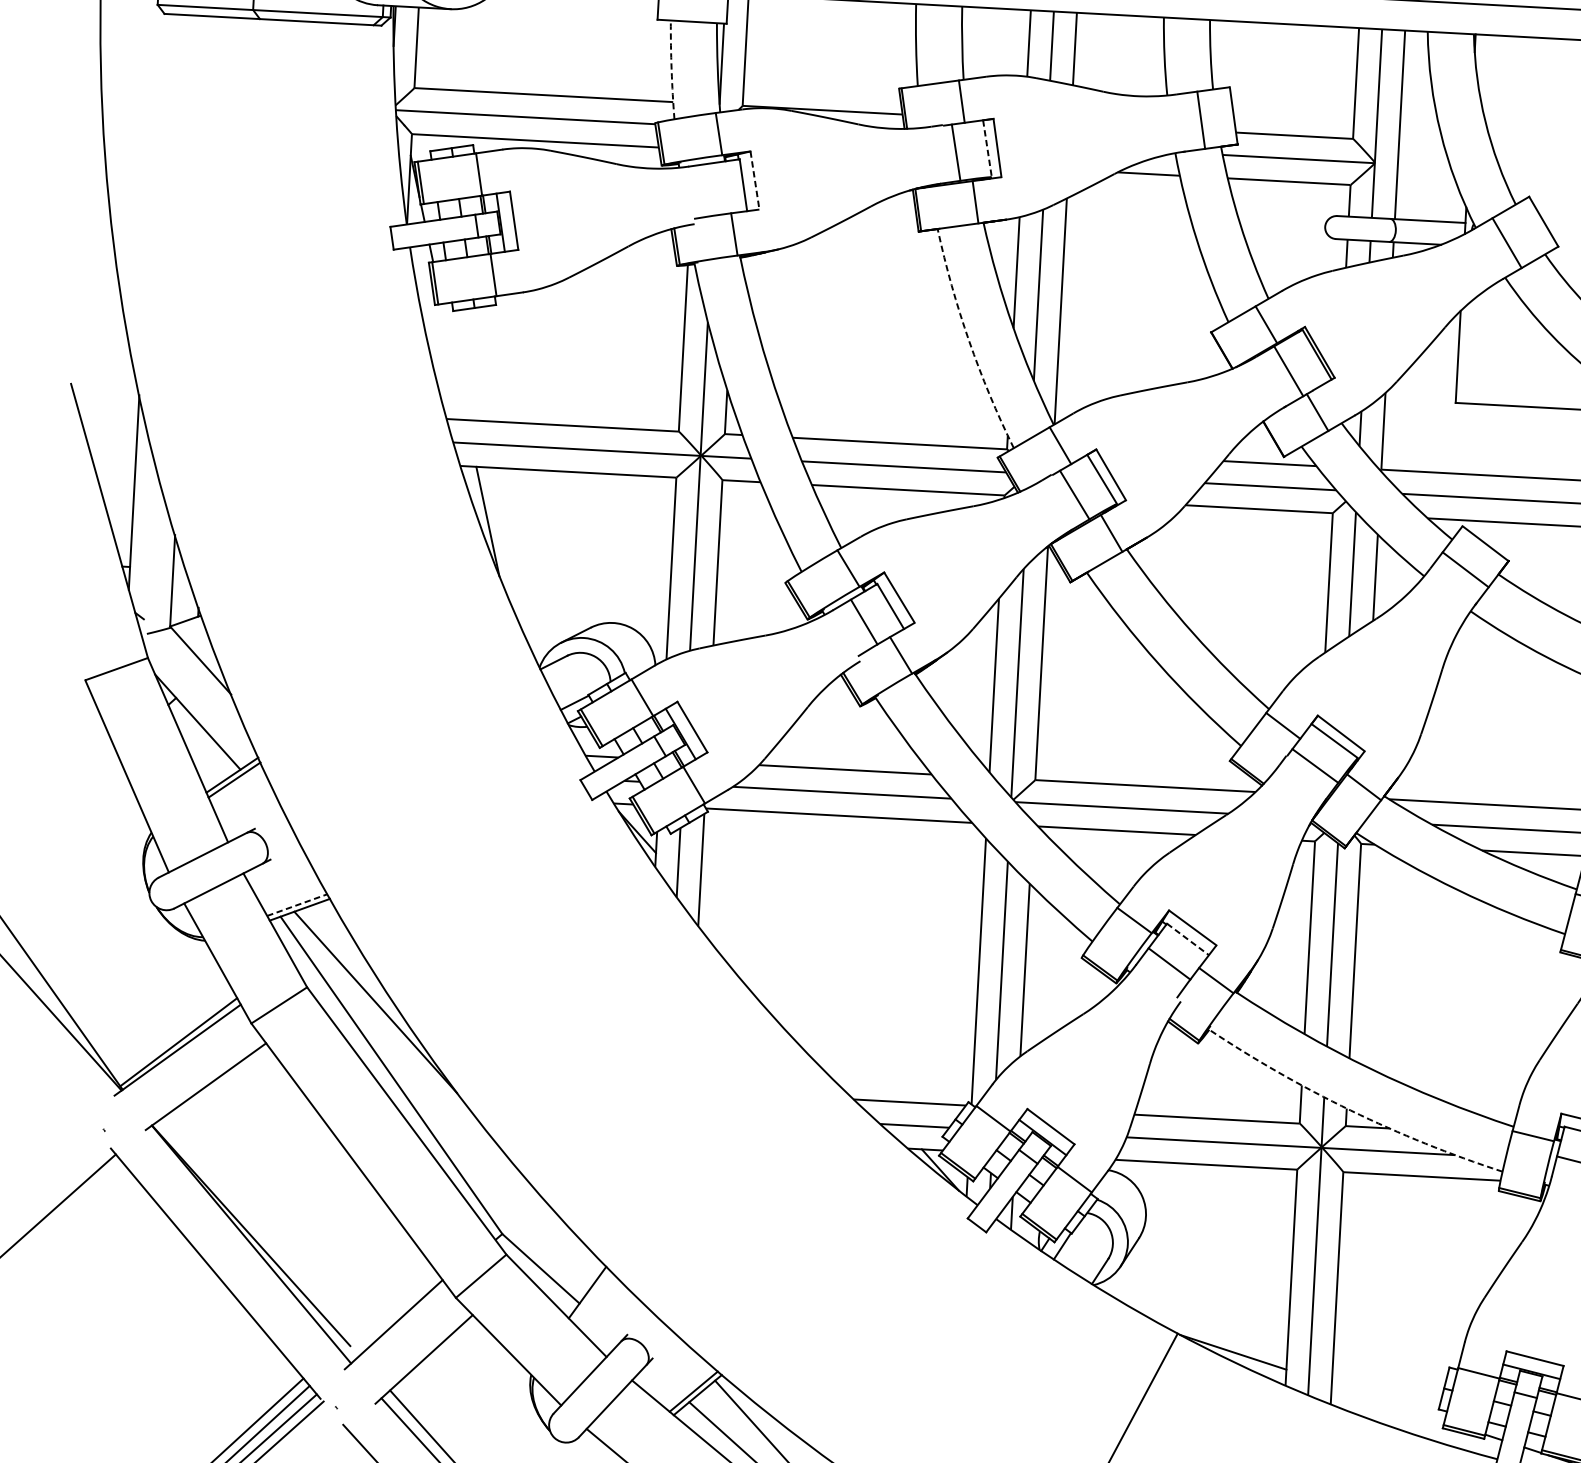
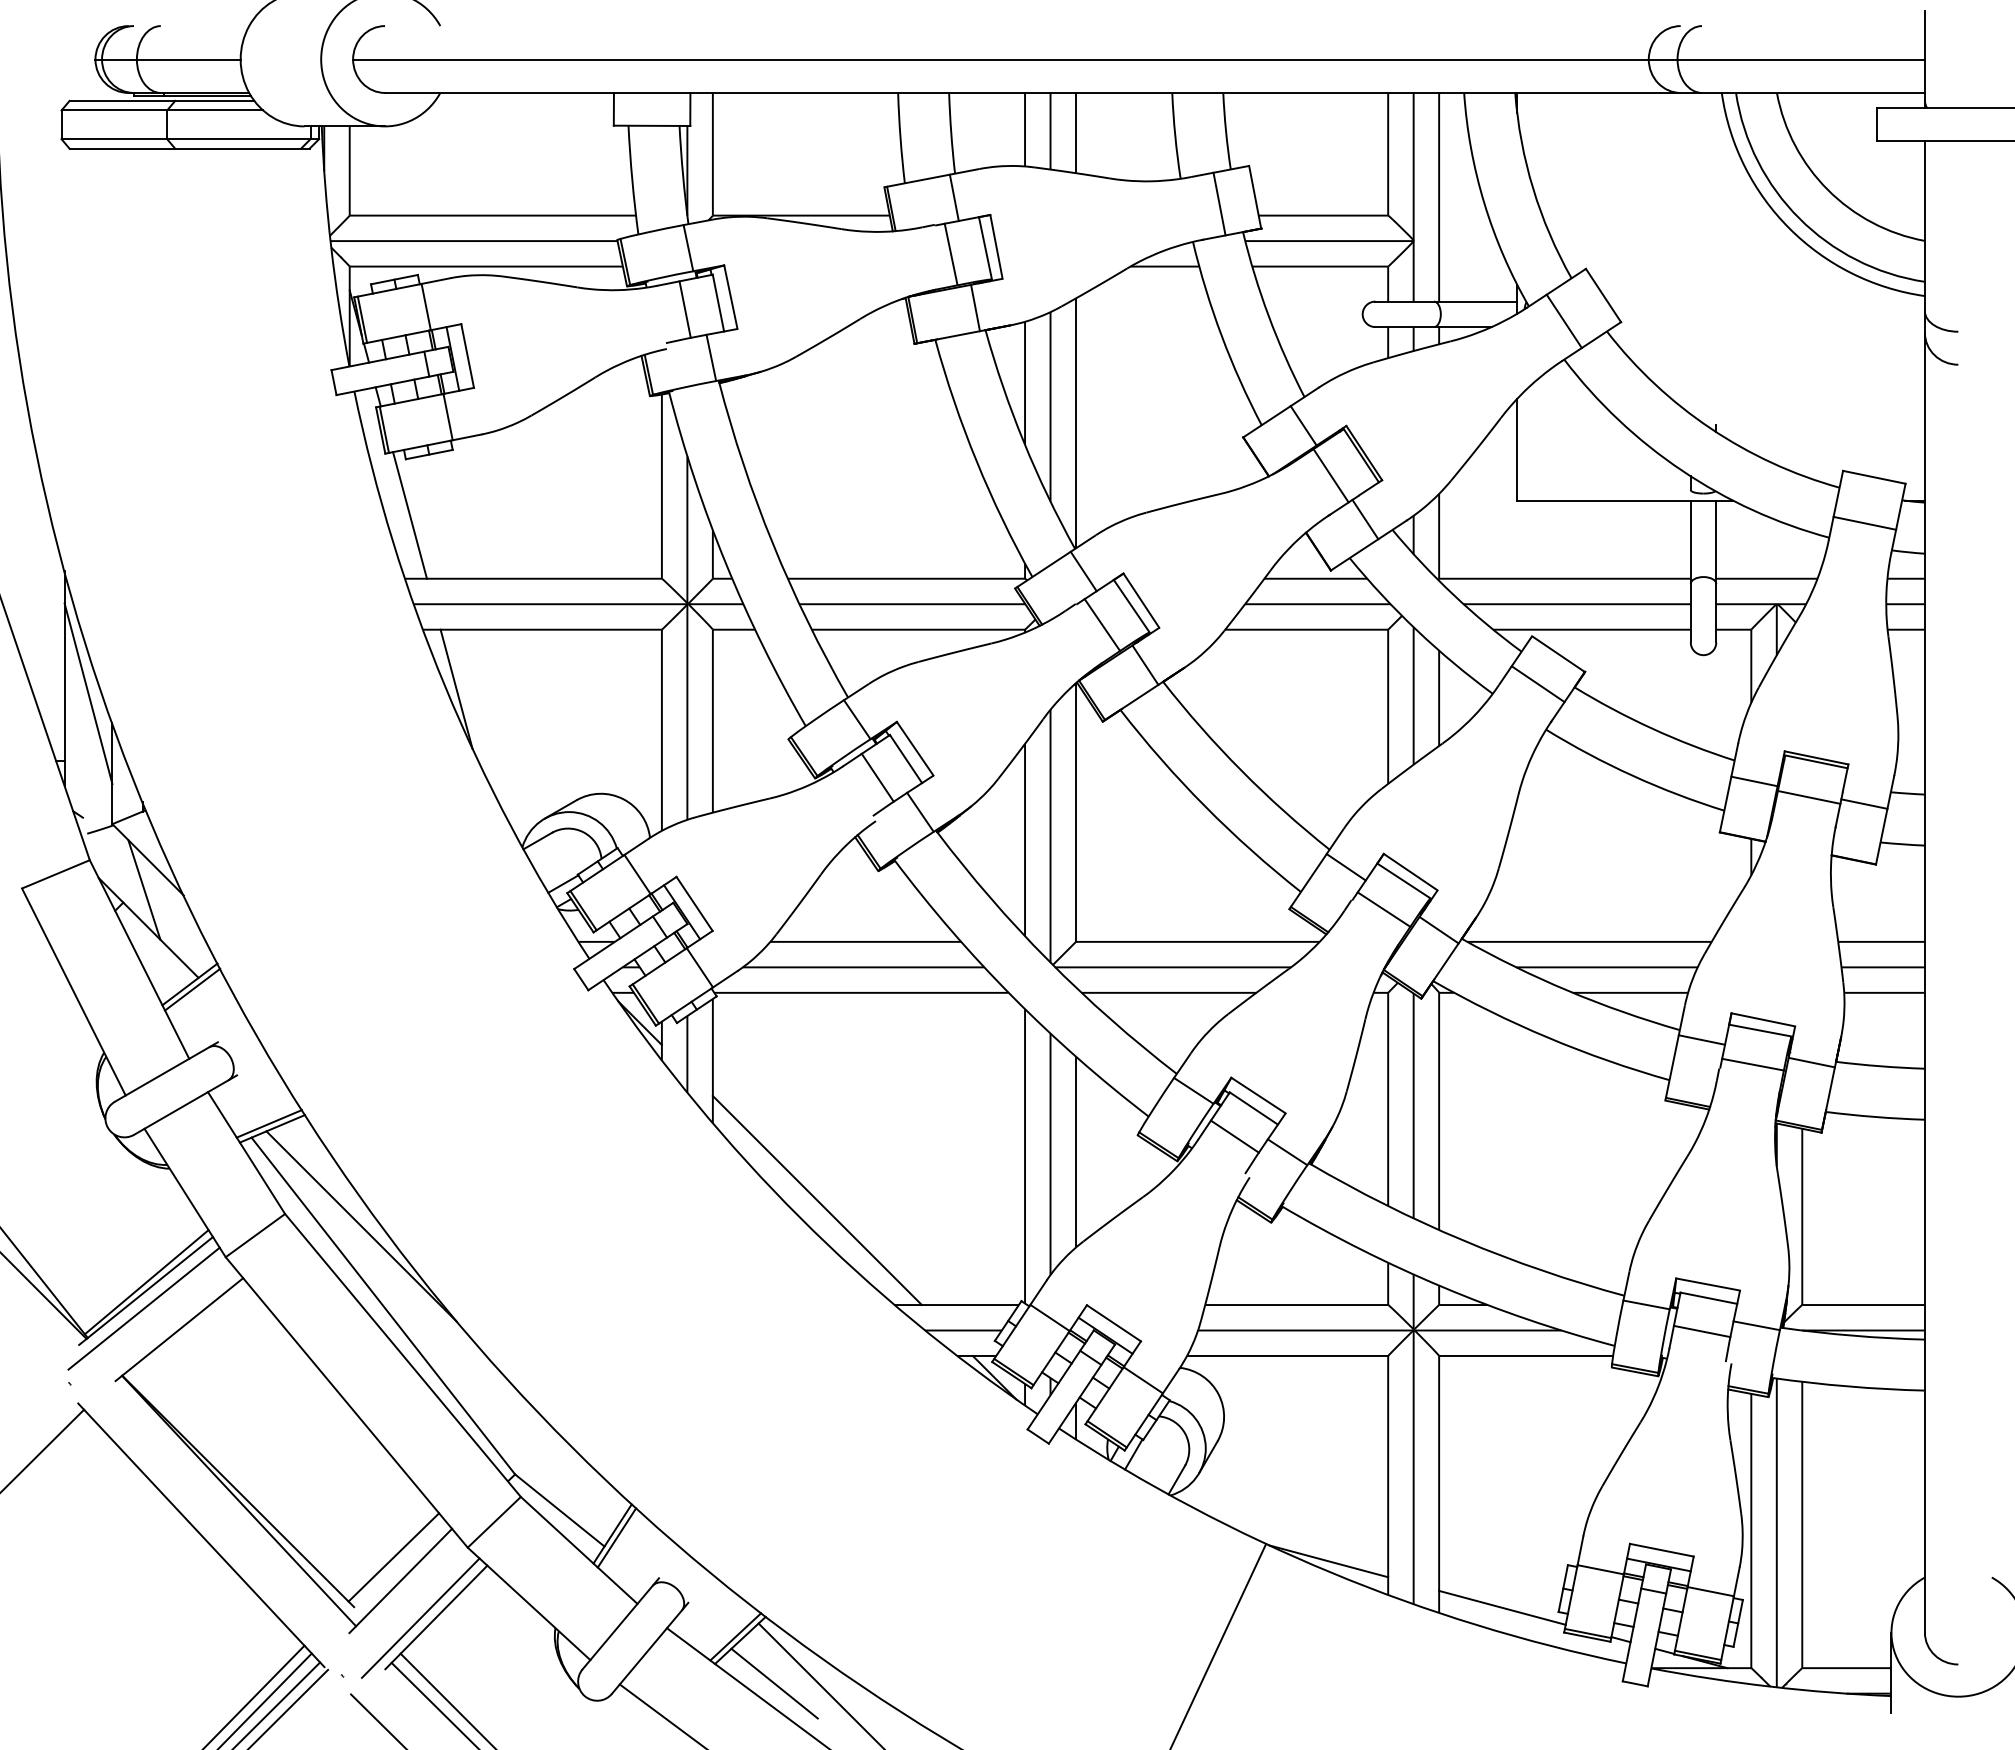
arc: (671, 70) -> (632, 180), dashed -> solid
line: (987, 148) -> (985, 248), dashed -> solid
line: (754, 180) -> (730, 297), dashed -> solid
line: (712, 189) -> (684, 309), added
arc: (968, 341) -> (976, 461), dashed -> solid
line: (453, 362) -> (409, 515), added
line: (154, 507) -> (88, 693), added
line: (195, 687) -> (144, 889), added
line: (297, 904) -> (269, 1123), dashed -> solid
line: (1187, 939) -> (1253, 1108), dashed -> solid
line: (788, 1001) -> (816, 1200), added
line: (174, 1065) -> (143, 1308), added
arc: (1350, 1110) -> (1443, 1287), dashed -> solid
line: (590, 1295) -> (616, 1537), added
line: (388, 1303) -> (393, 1557), added
line: (409, 1358) -> (420, 1617), added
line: (1388, 1402) -> (1502, 1607), added

